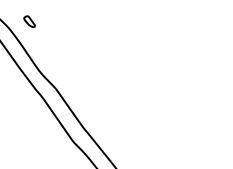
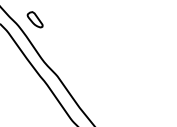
part: (29, 21) -> (35, 19), size x1.67

